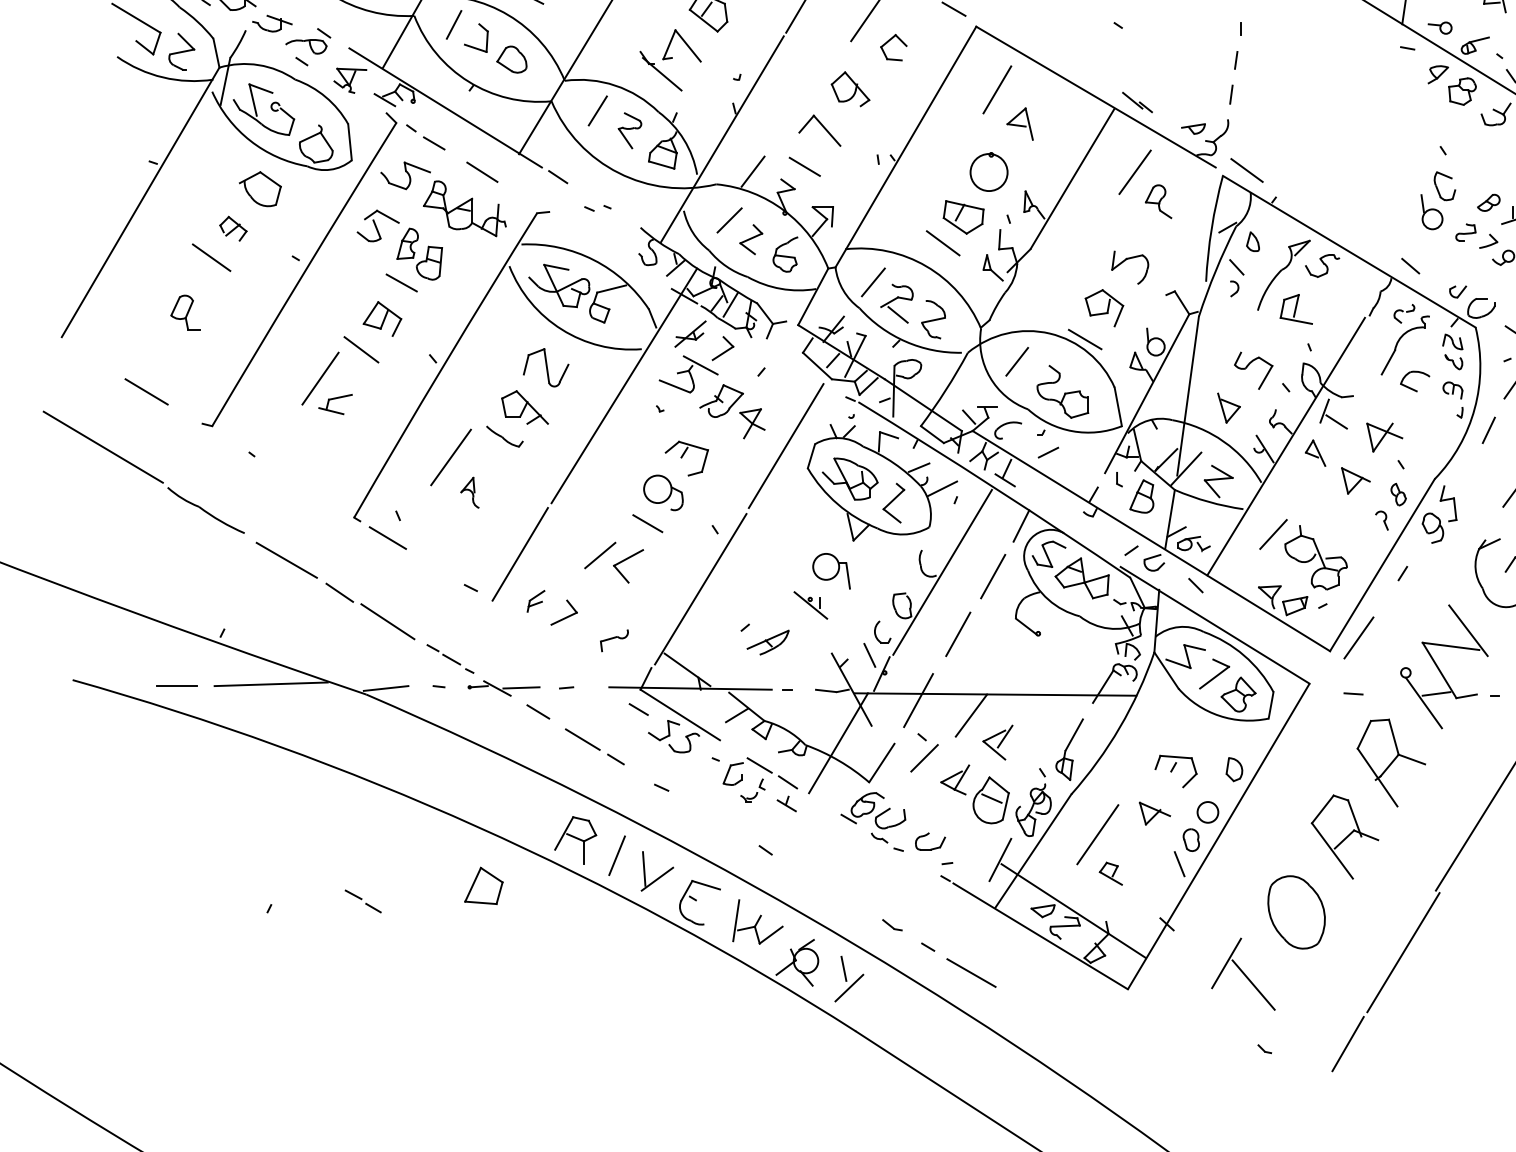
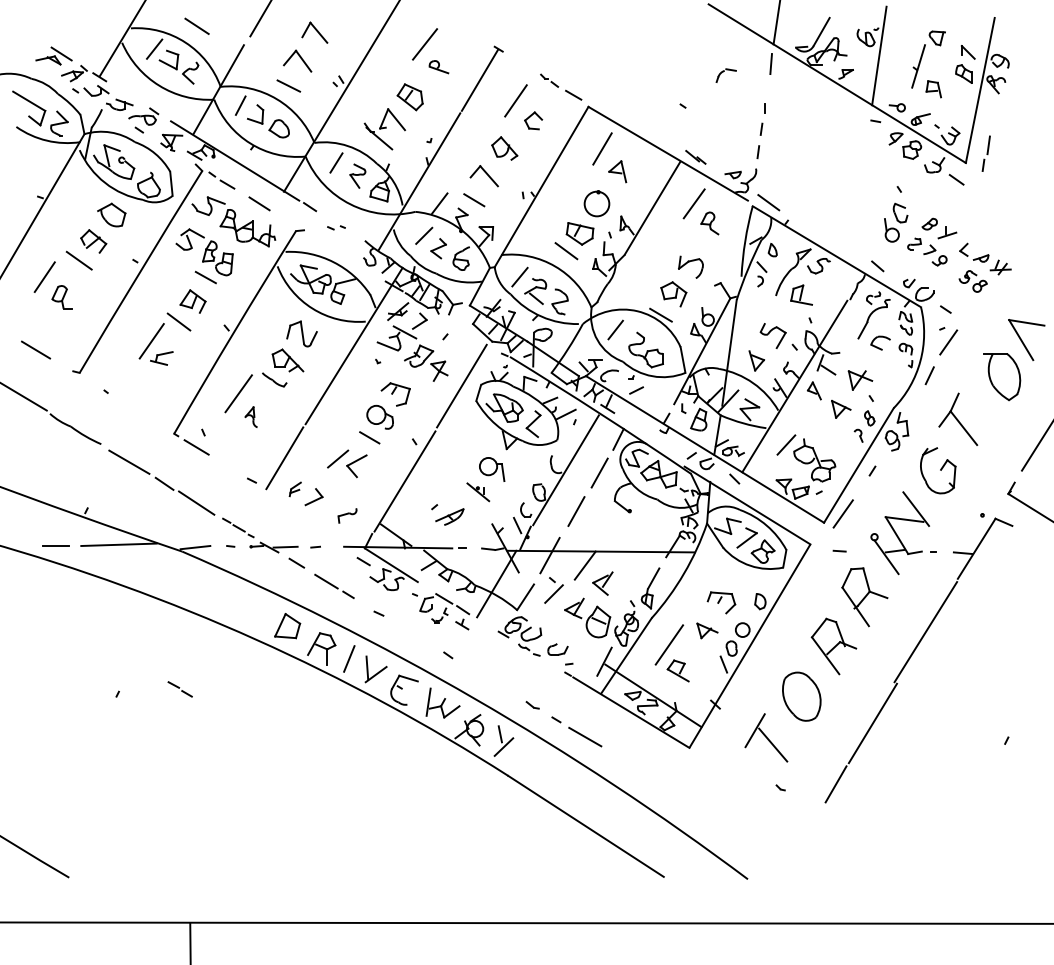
part: (232, 228) -> (93, 241), size x1.43
line: (159, 281) -> (44, 276), added
part: (1109, 873) -> (677, 670), size x1.43
part: (483, 886) -> (287, 626), moved

